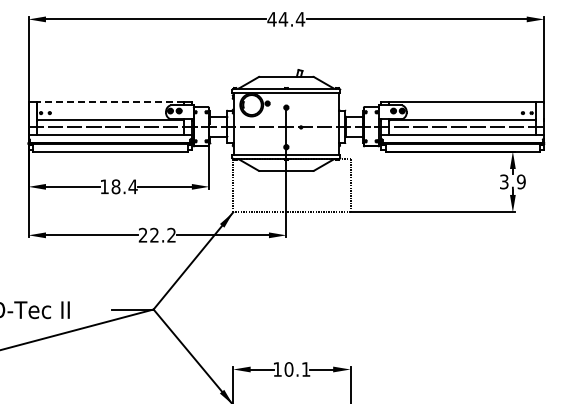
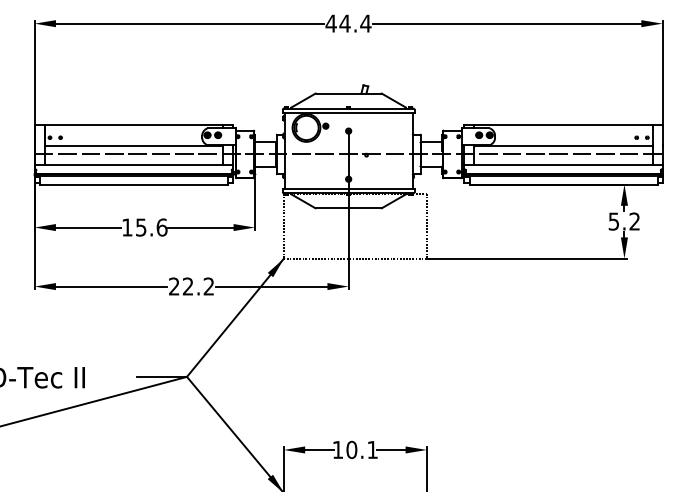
line: (109, 102) -> (133, 124), dashed -> solid
text: (512, 181) -> (623, 221), 3.9 -> 5.2
text: (124, 186) -> (151, 227), 18.4 -> 15.6

